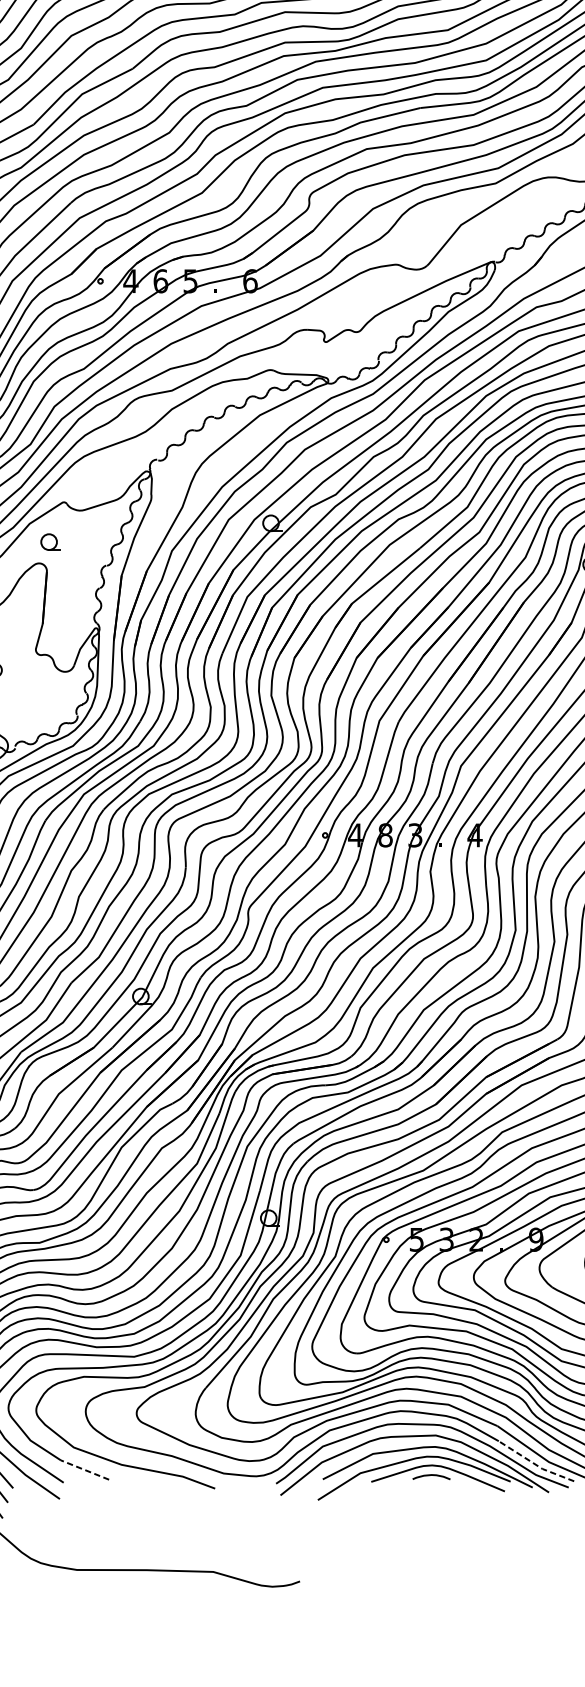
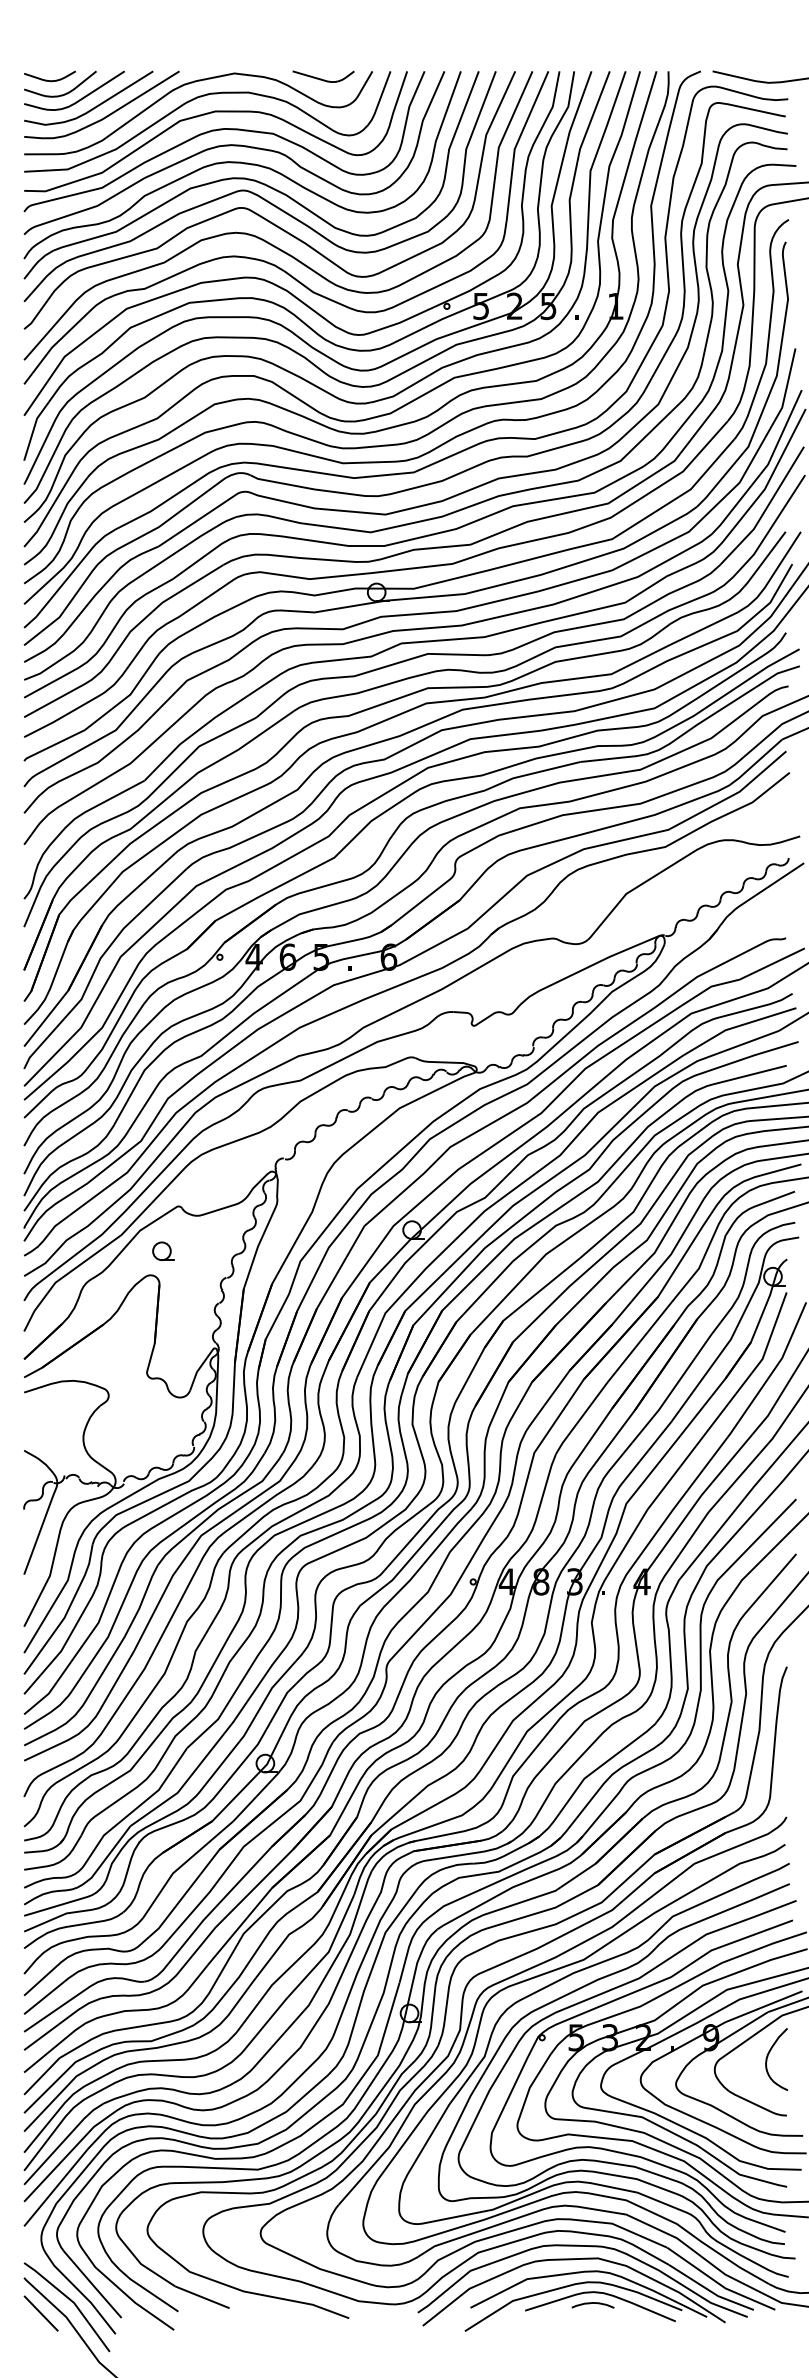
line: (534, 1463) -> (709, 2290), dashed -> solid
line: (84, 1470) -> (201, 2297), dashed -> solid

